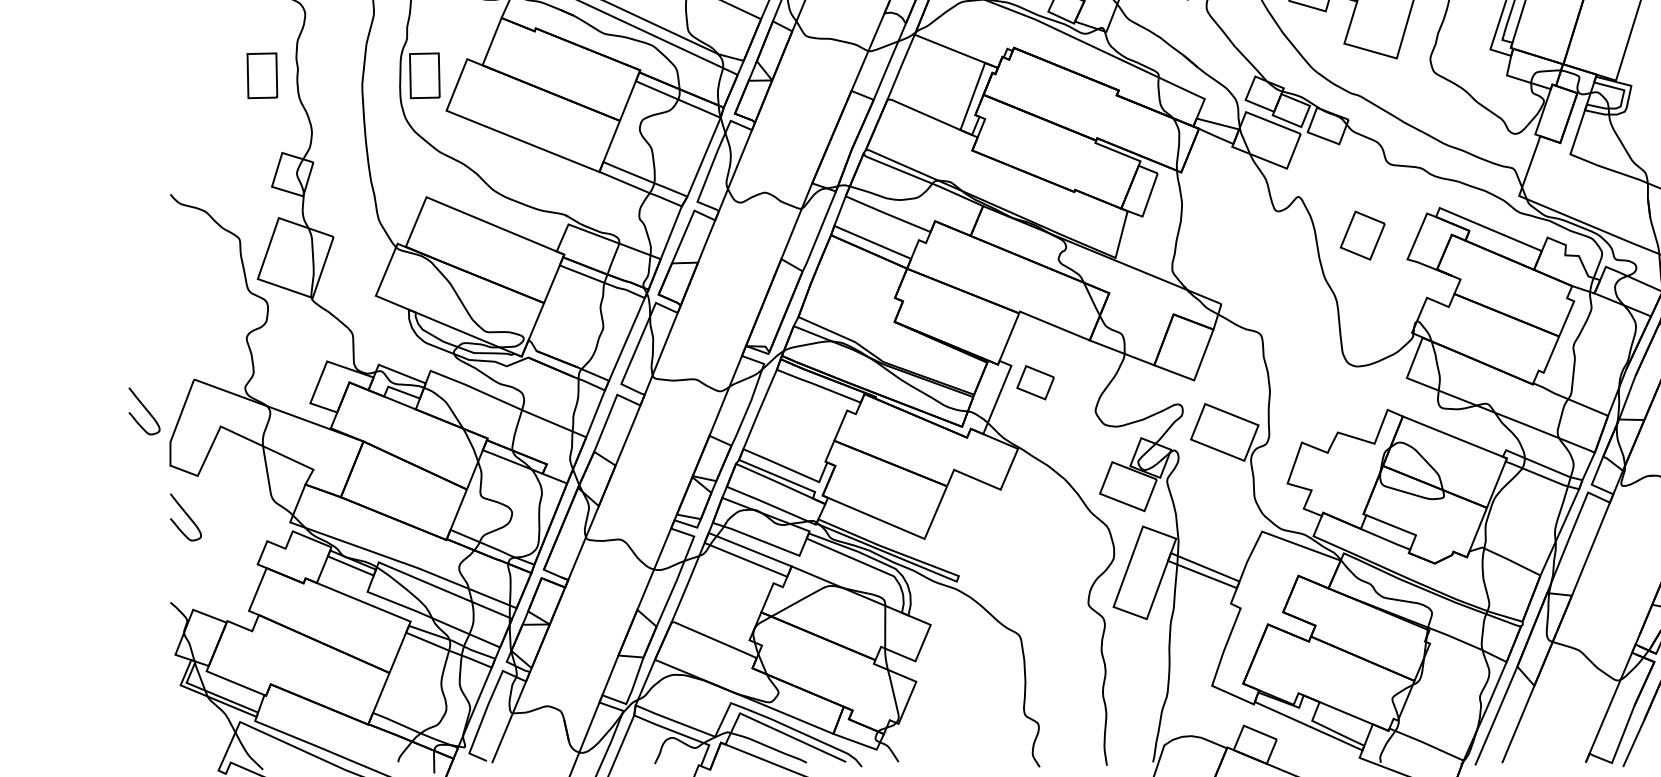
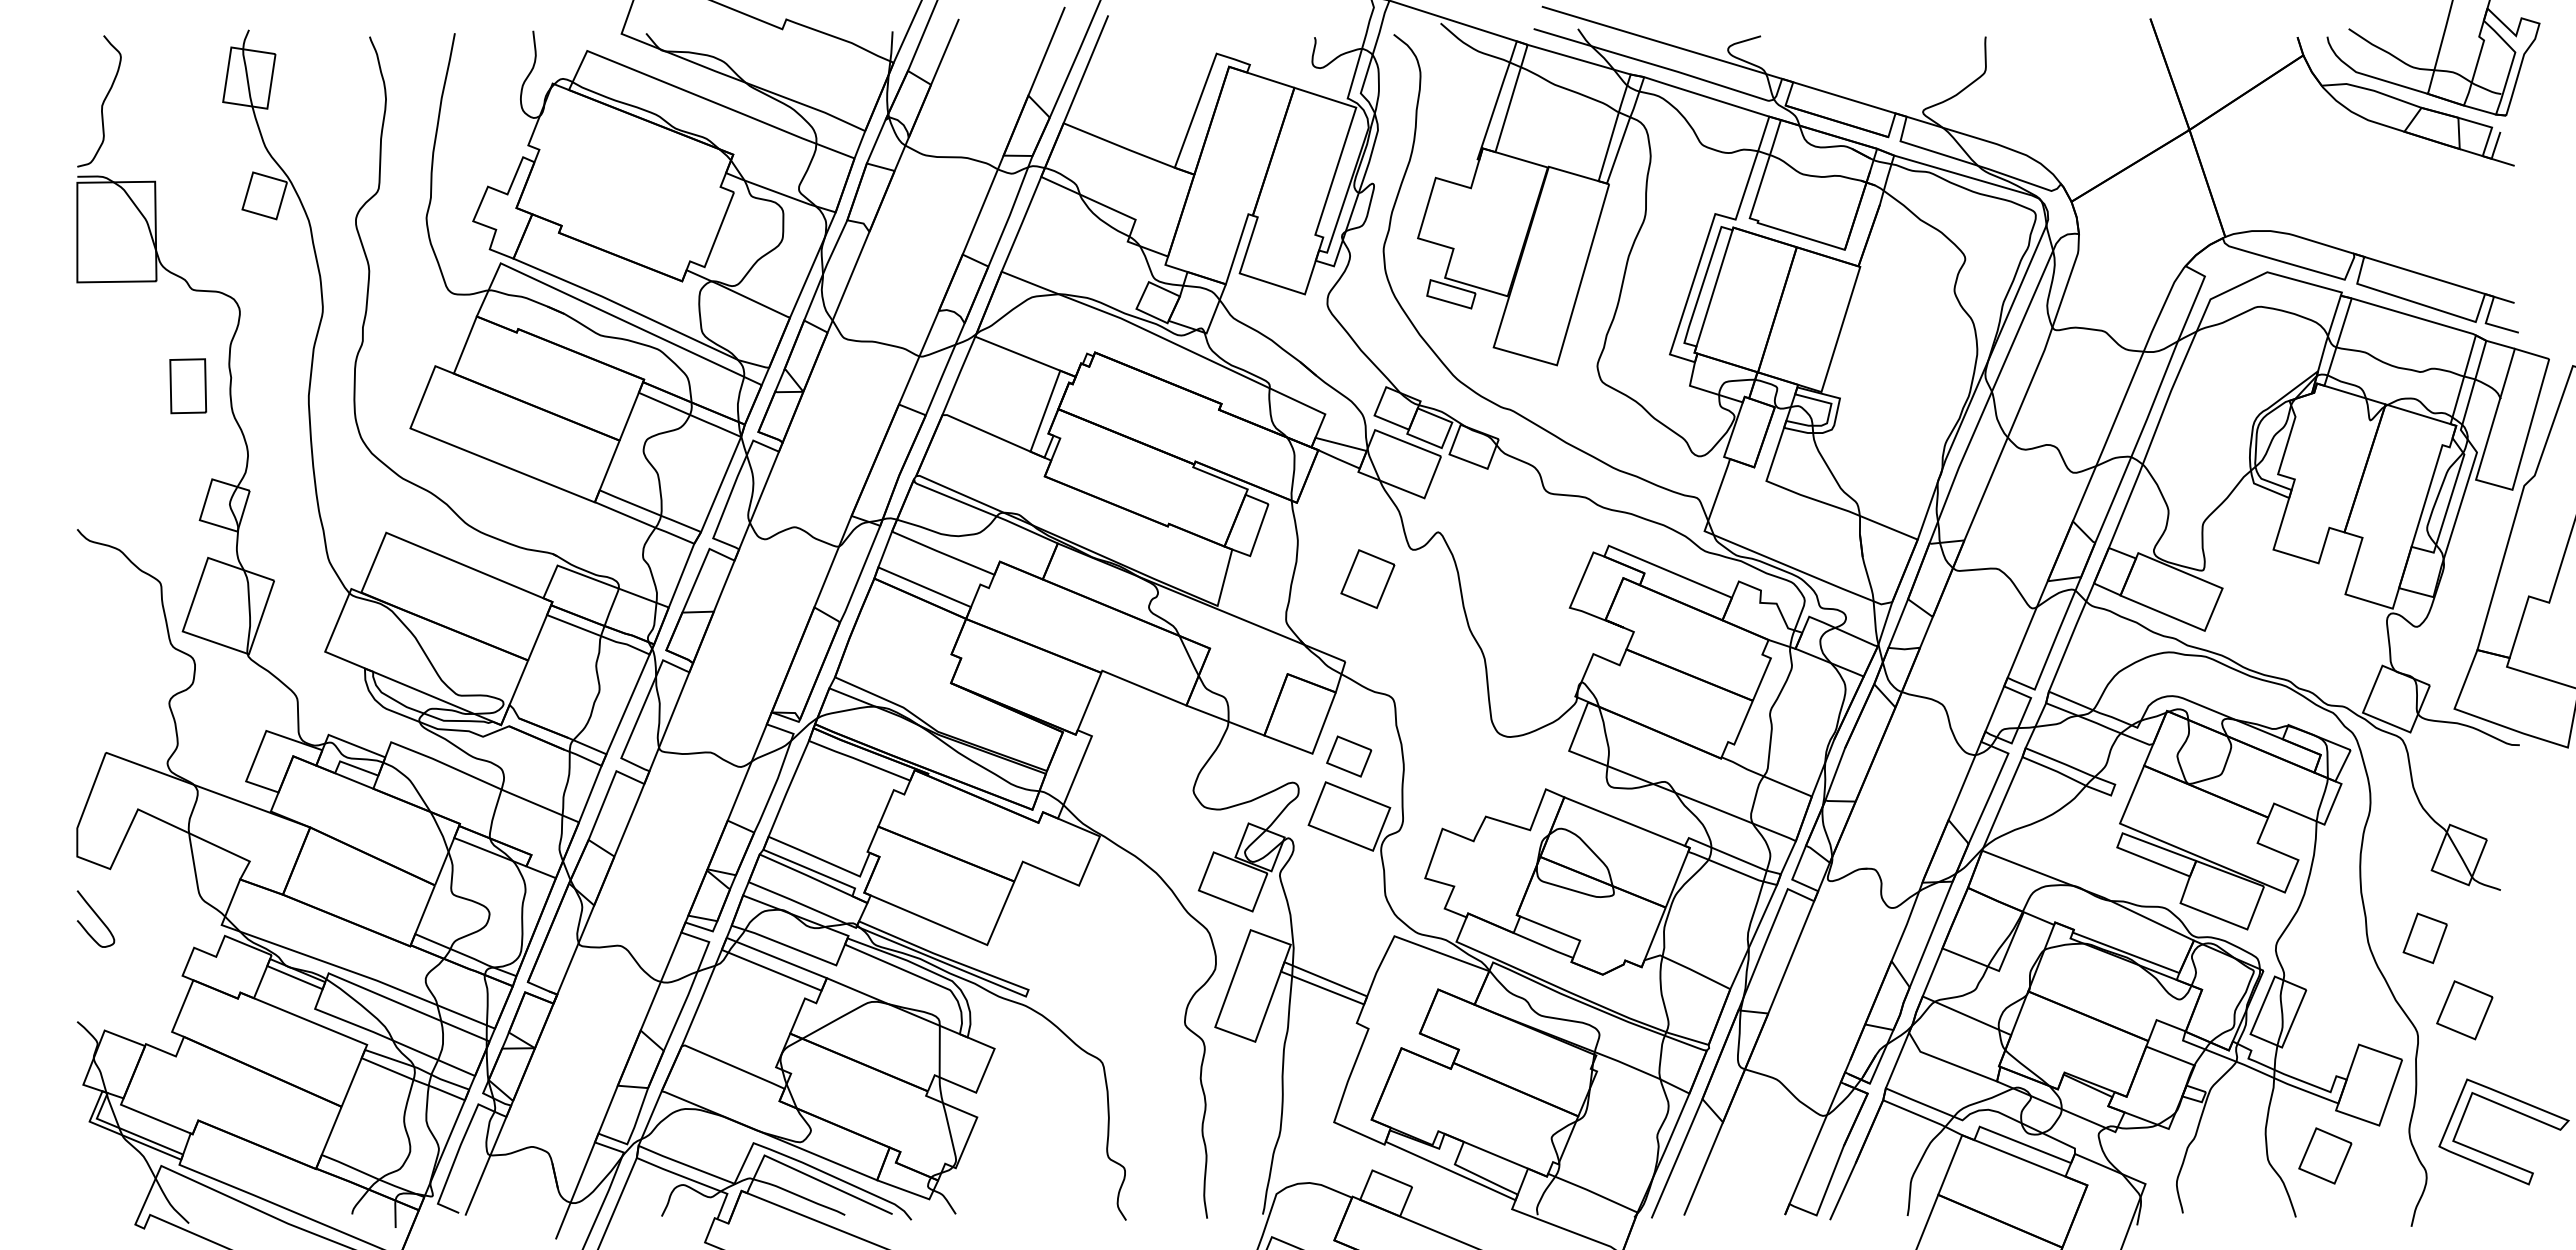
part: (425, 76) -> (384, 386), removed
part: (1362, 235) -> (1367, 578), moved
part: (1035, 382) -> (1349, 756), moved
curve: (144, 409) -> (46, 788), removed

